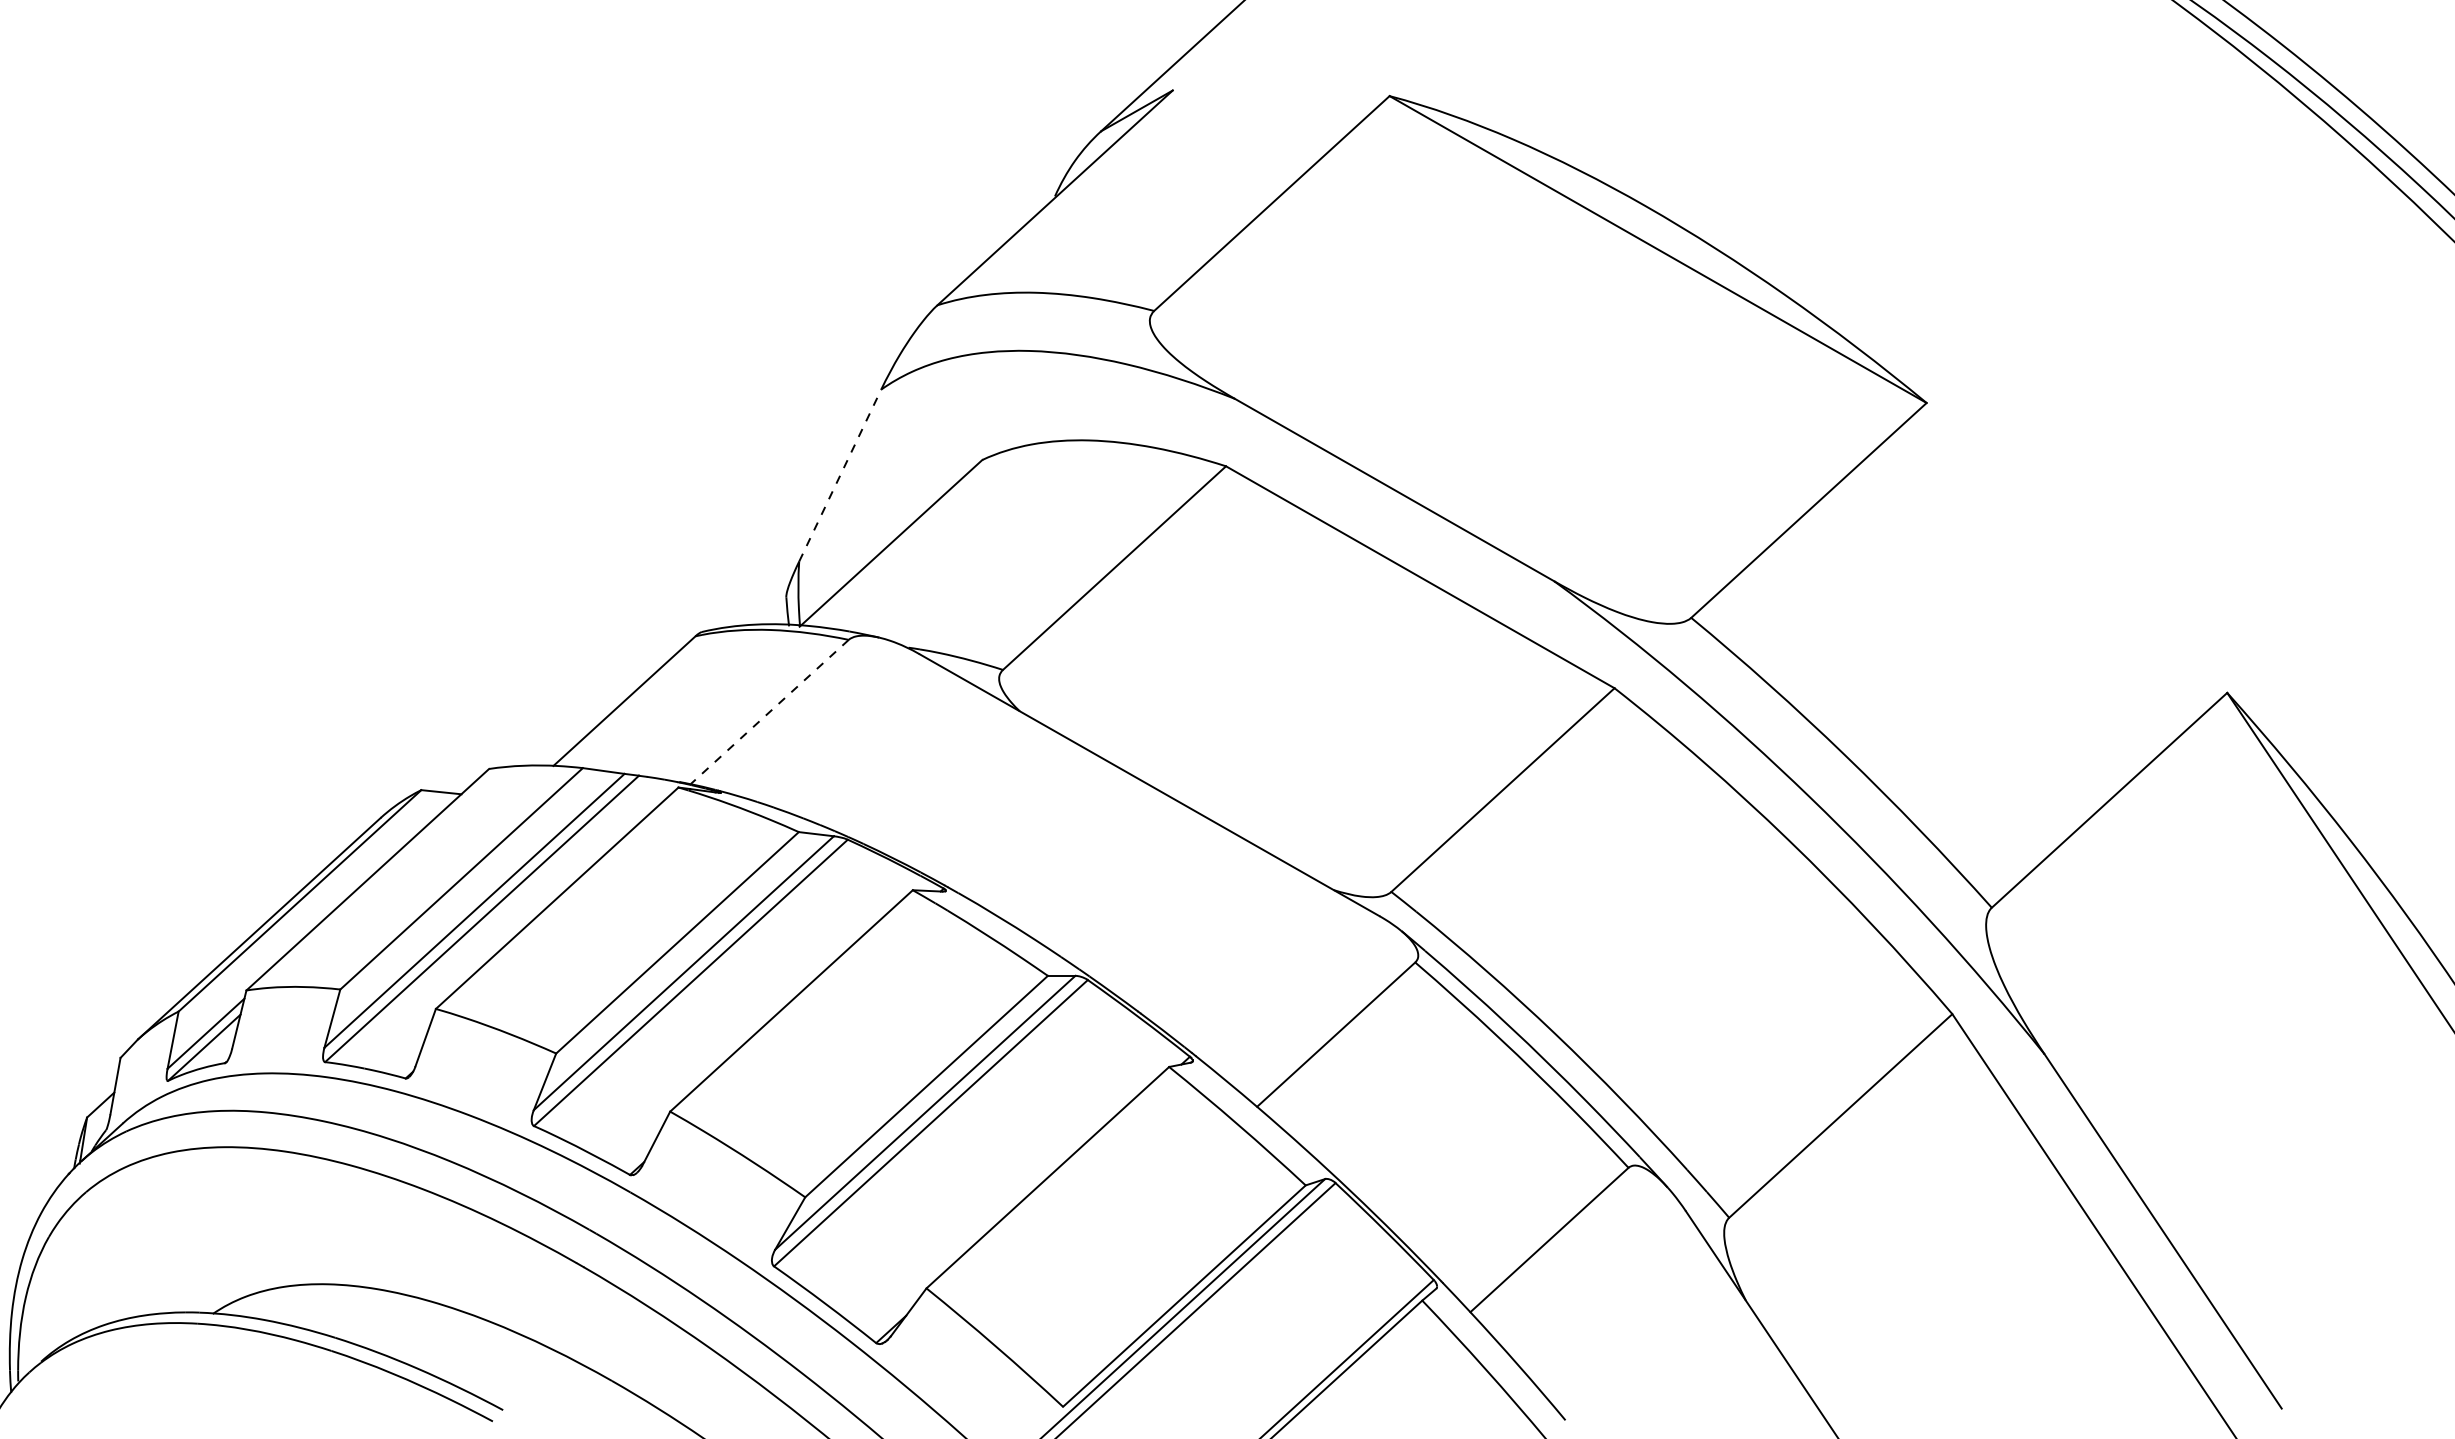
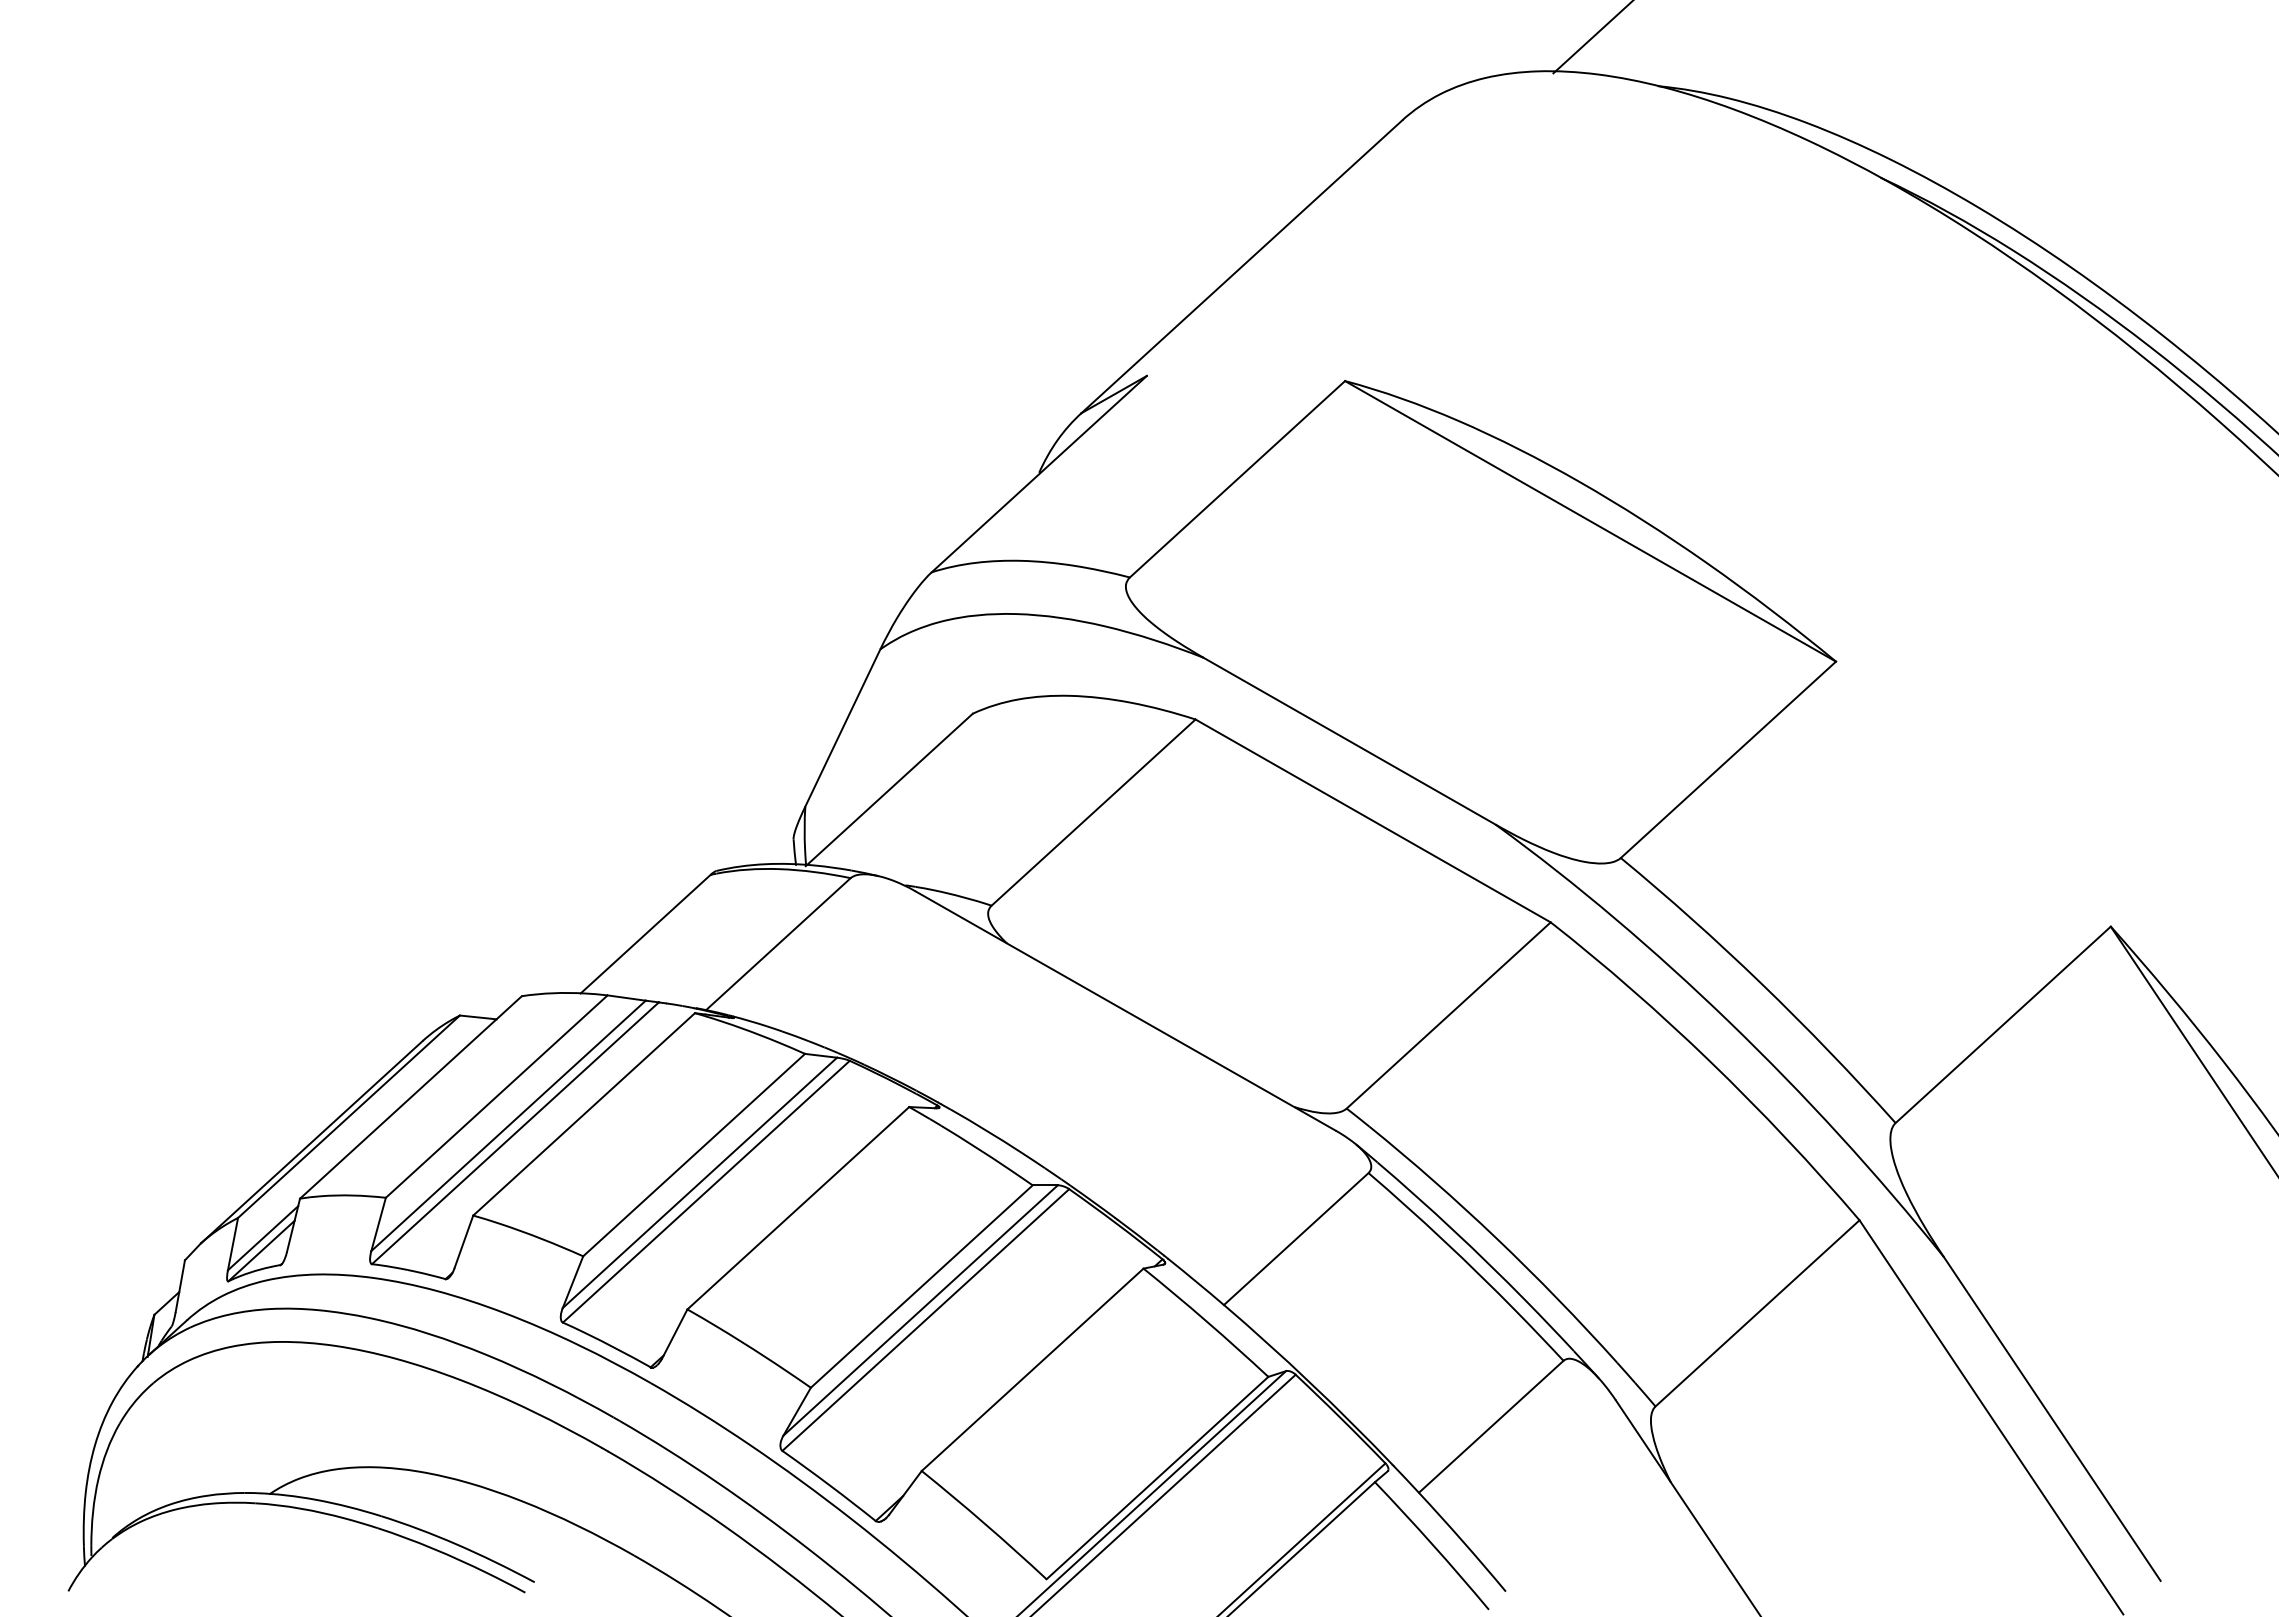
line: (840, 475) -> (843, 727), dashed -> solid
line: (769, 712) -> (778, 944), dashed -> solid

